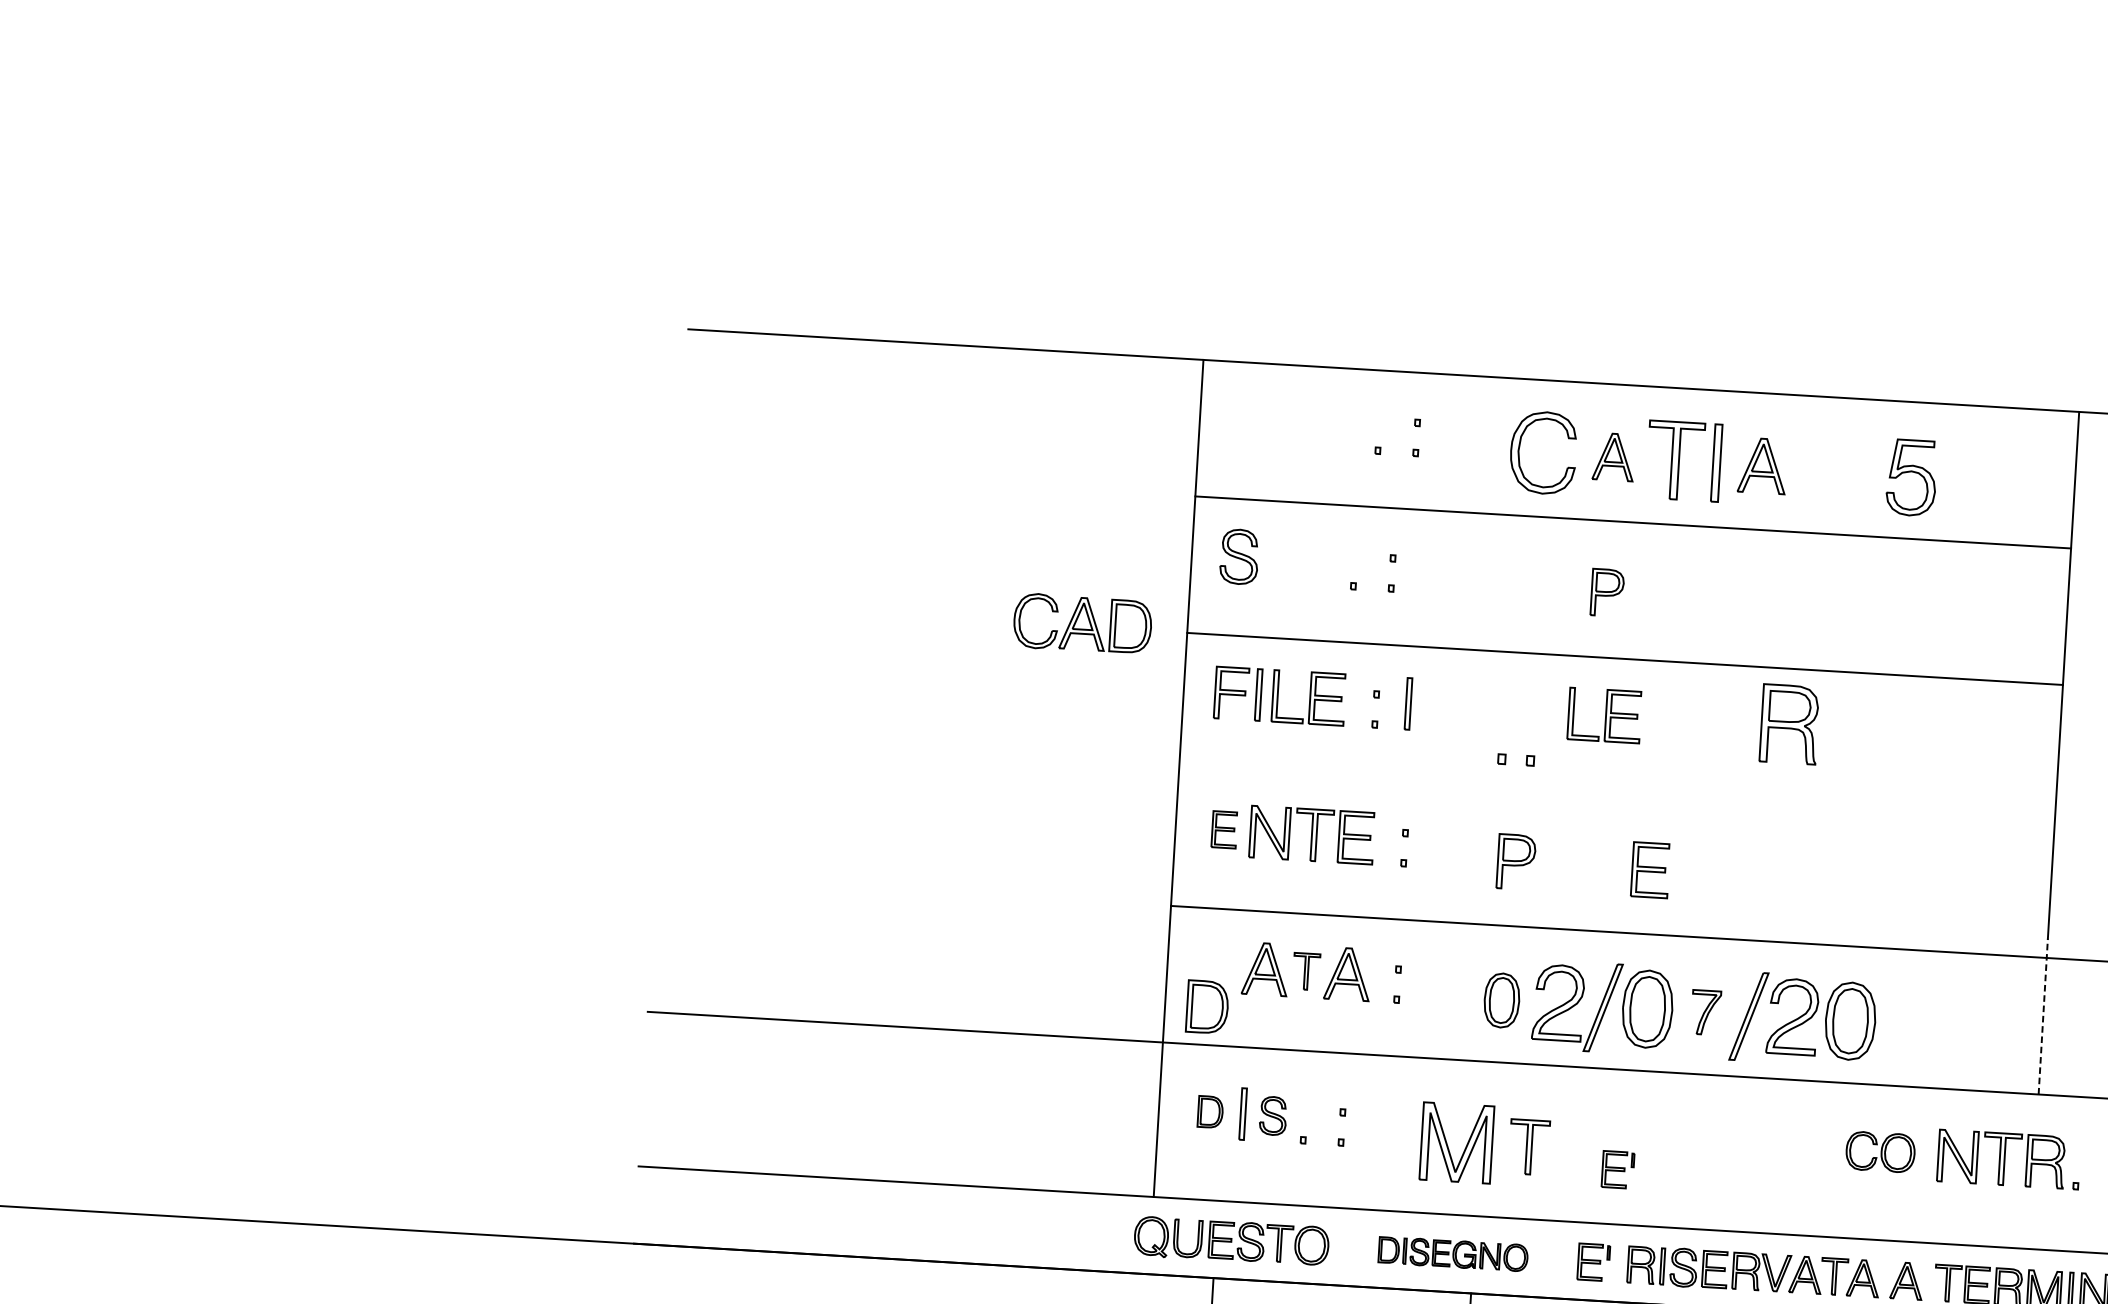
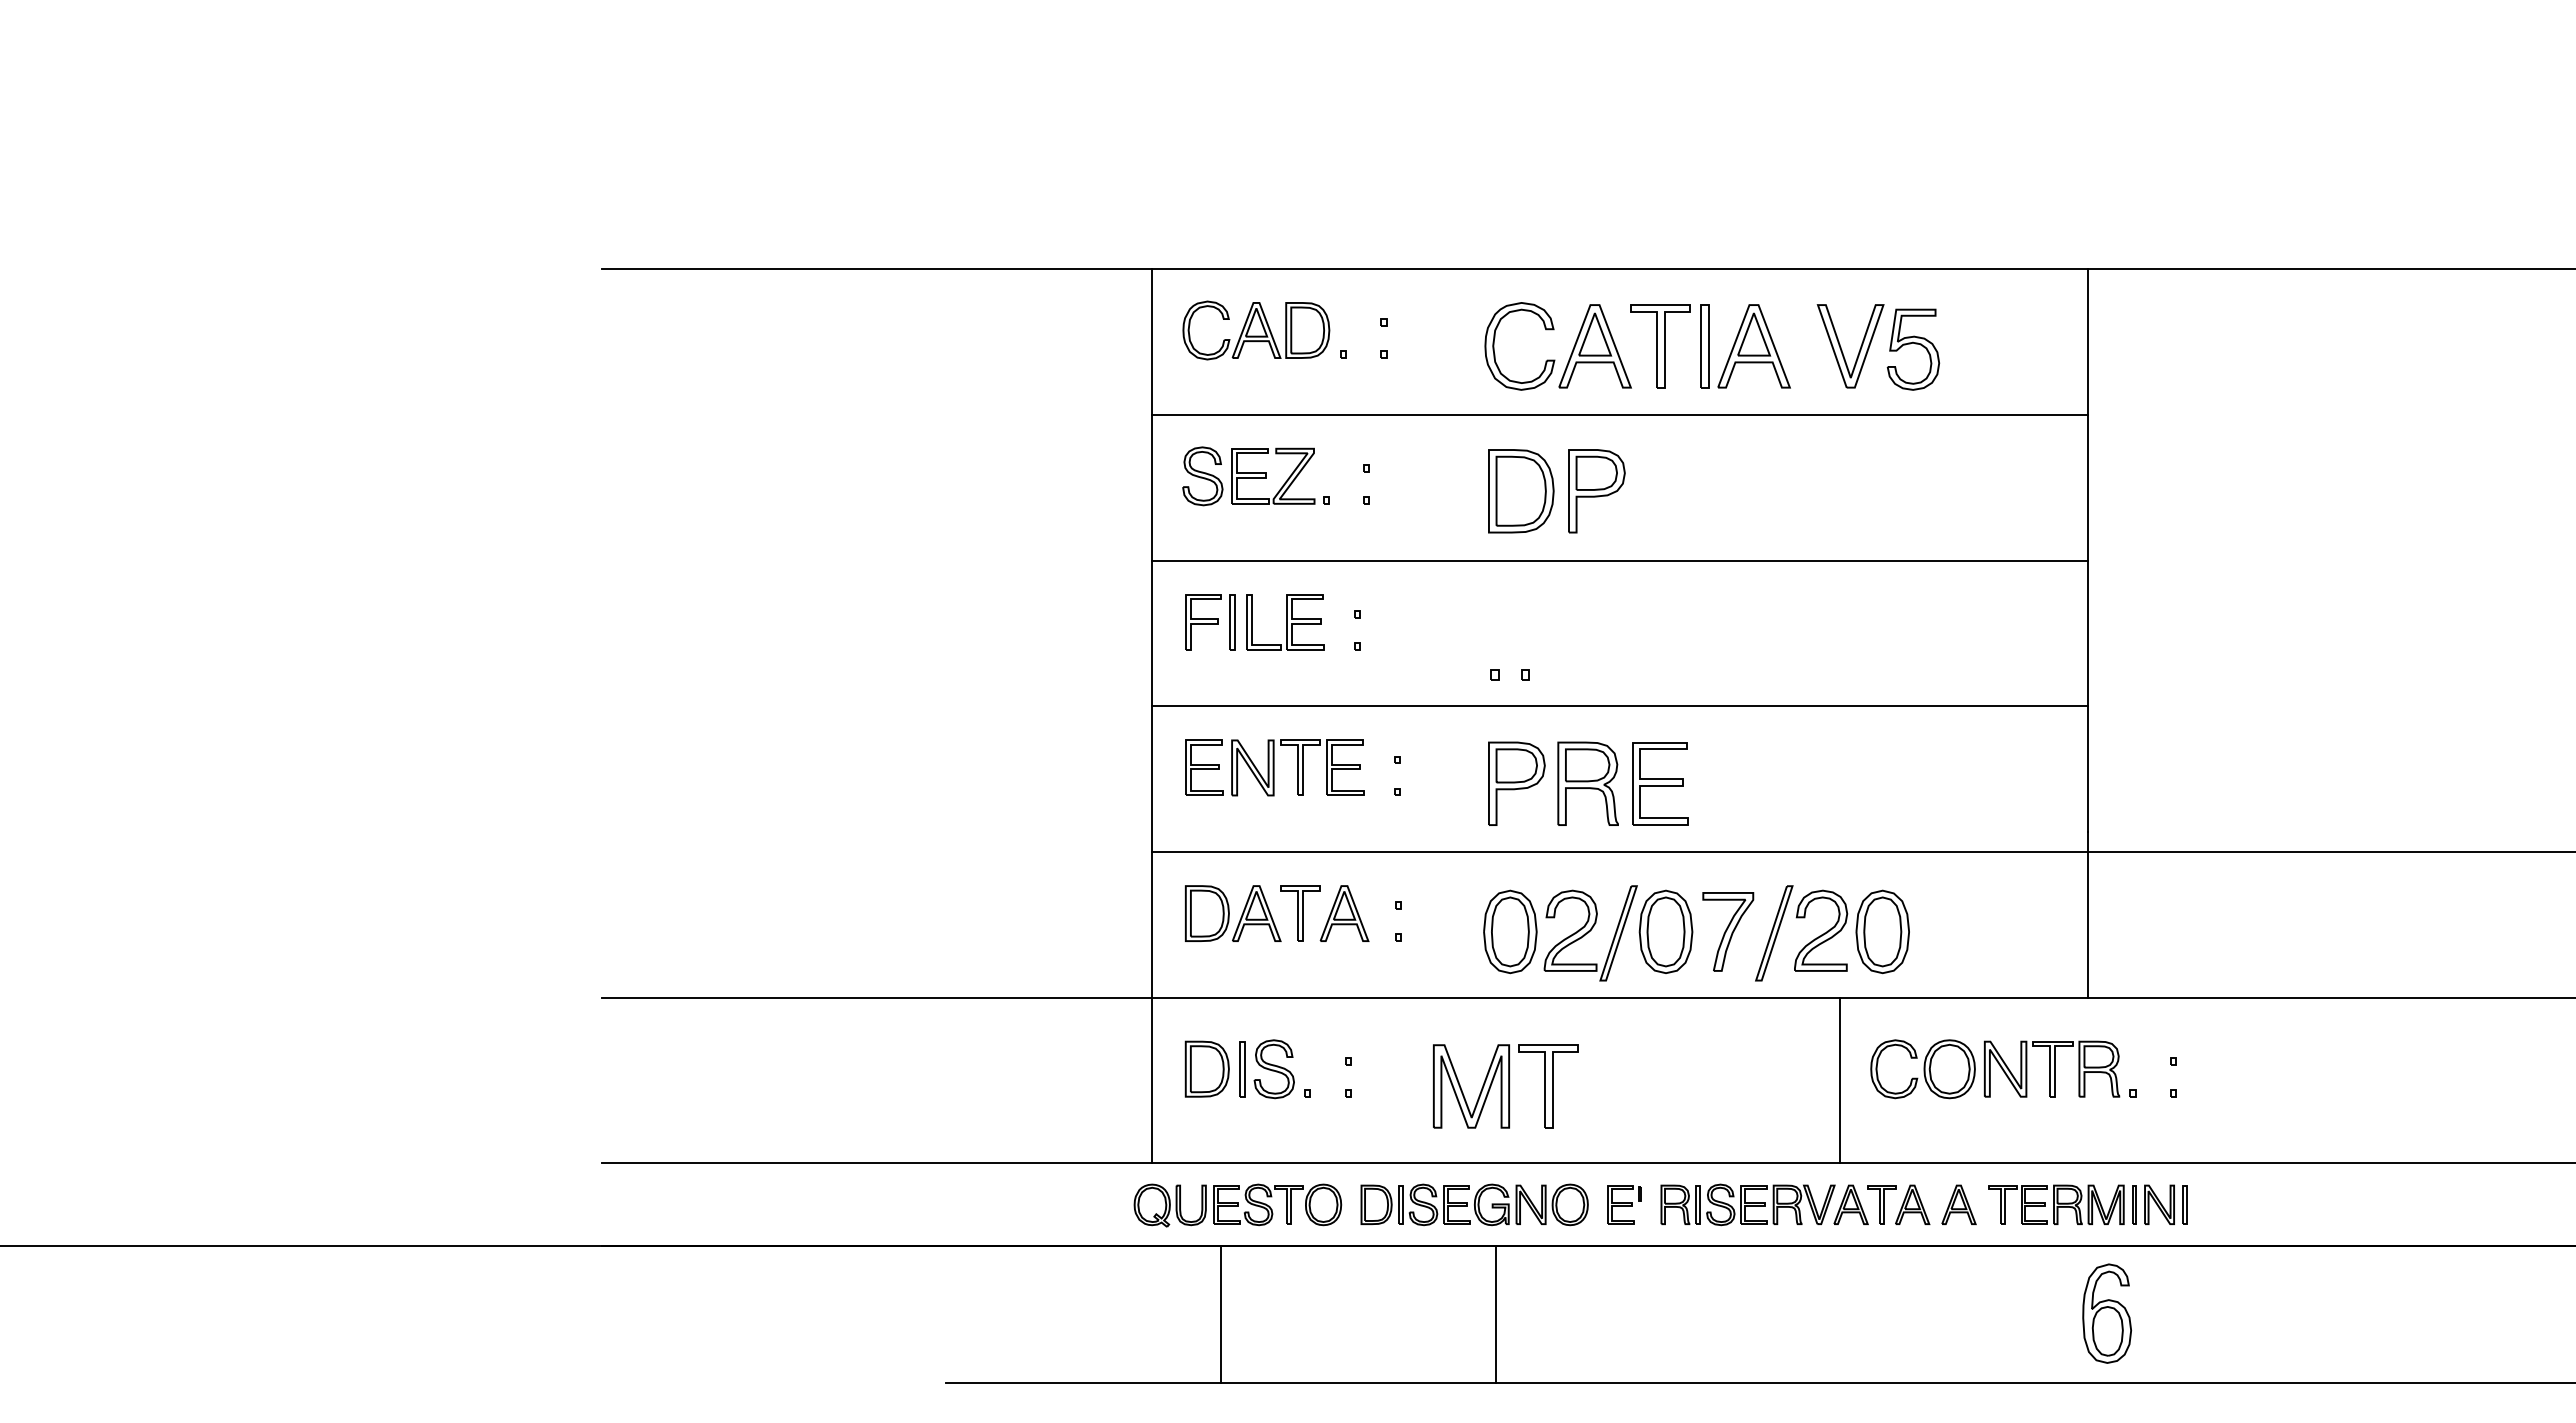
part: (1613, 457) -> (1594, 346), size x1.67
part: (1762, 465) -> (1753, 346), size x1.43
part: (1845, 474) -> (1842, 350), added
part: (1299, 559) -> (1266, 475), added
part: (1536, 588) -> (1521, 491), added
part: (1607, 592) -> (1596, 491), size x1.67
part: (1082, 623) -> (1256, 330), moved
part: (1408, 704) -> (1392, 622), removed
part: (1604, 715) -> (1601, 622), removed
part: (1789, 724) -> (1587, 783), moved
line: (1616, 795) -> (1619, 706), added
part: (1224, 829) -> (1204, 767), size x1.43
part: (1515, 861) -> (1516, 783), size x1.43
part: (1650, 869) -> (1660, 783), size x1.43
part: (1306, 971) -> (1300, 913), size x1.43
part: (1502, 1000) -> (1510, 931), size x1.43
part: (1207, 1007) -> (1207, 913), moved
part: (1706, 1012) -> (1728, 931), size x1.67
line: (2043, 1016) -> (2087, 914), dashed -> solid
part: (1209, 1111) -> (1206, 1068), size x1.67
part: (1272, 1116) -> (1273, 1069), size x1.43
part: (1529, 1147) -> (1548, 1086), size x1.43
part: (1880, 1152) -> (1922, 1069), size x1.43
line: (1801, 1157) -> (1839, 1080), added
part: (1617, 1169) -> (1644, 1104), removed
part: (1453, 1253) -> (1474, 1204), size x1.43

